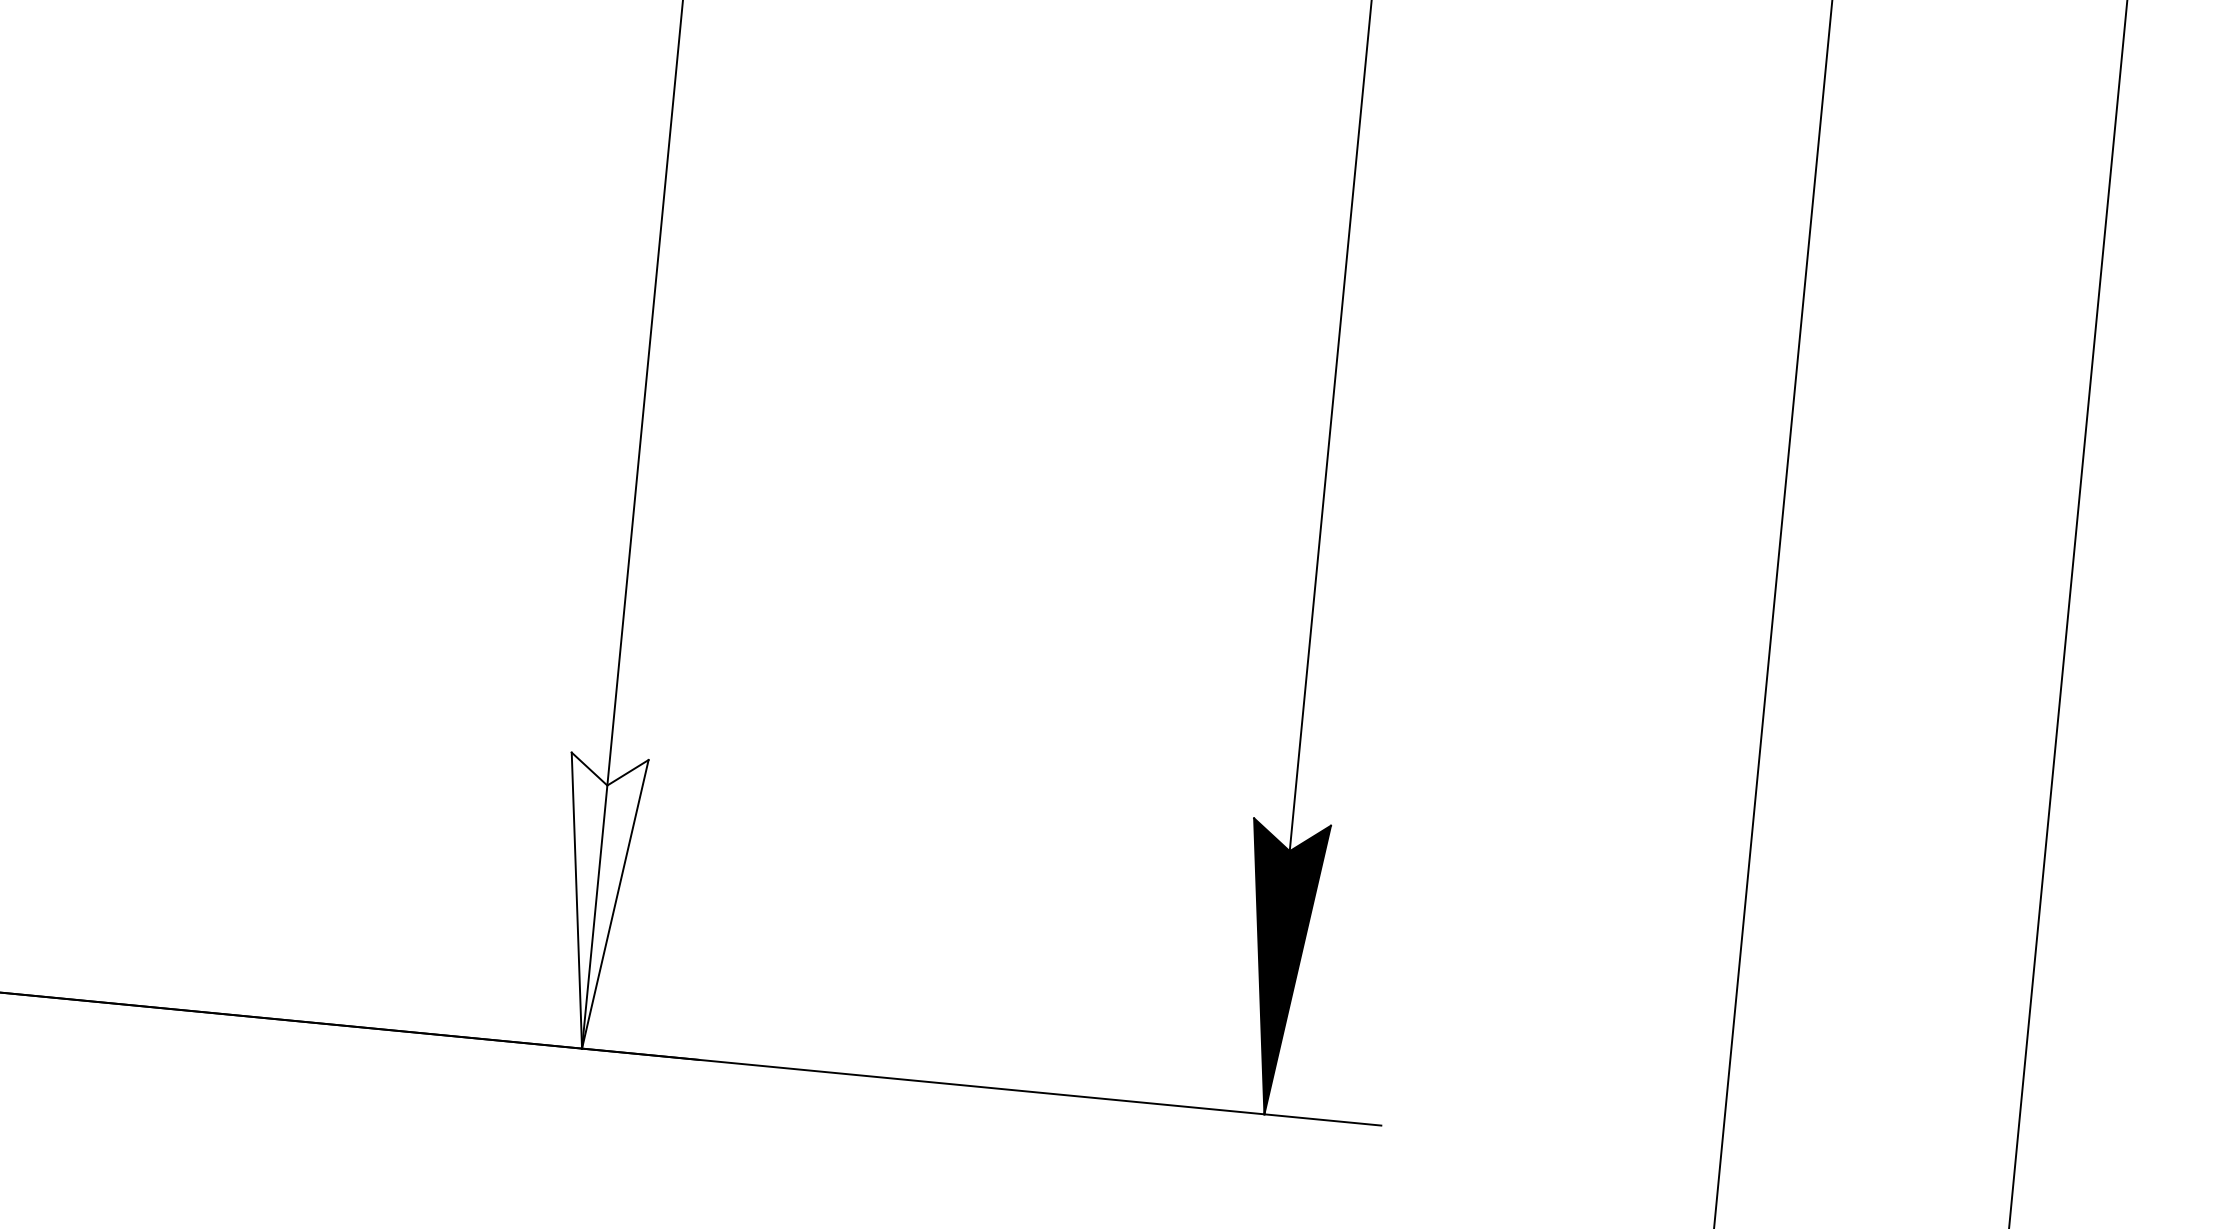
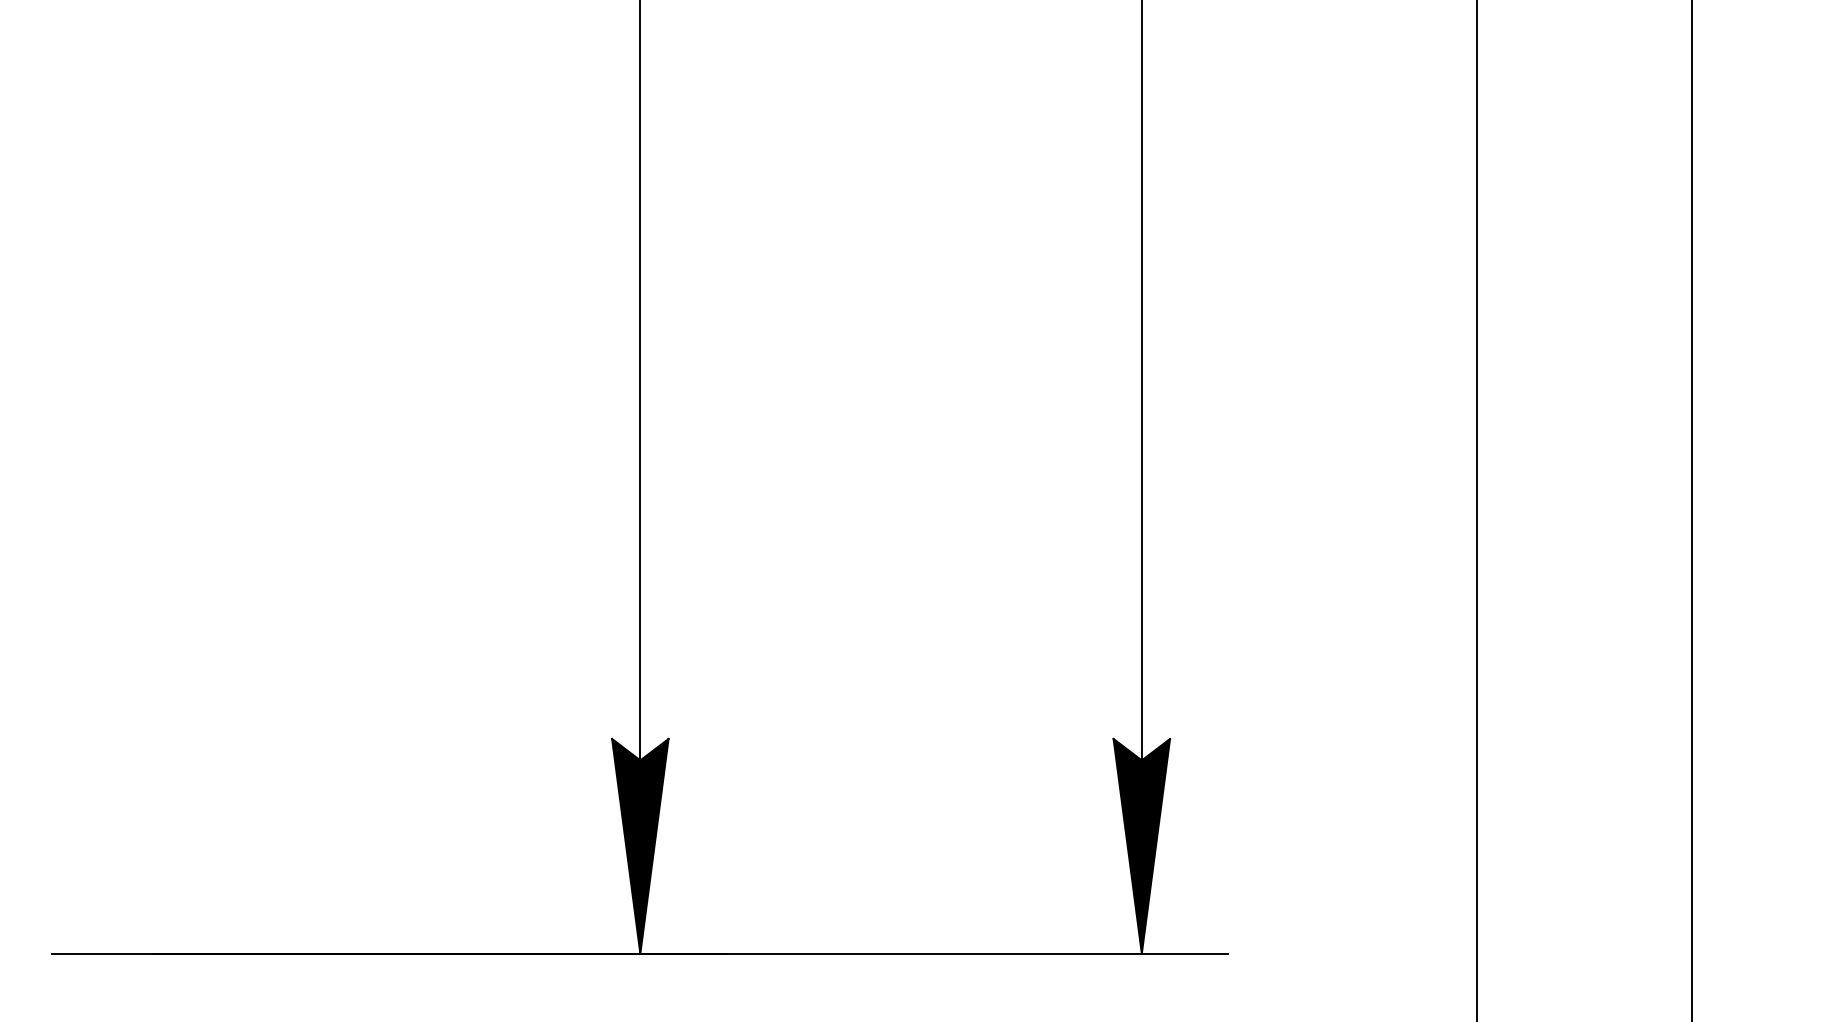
fill: (596, 901) -> (640, 845), added

